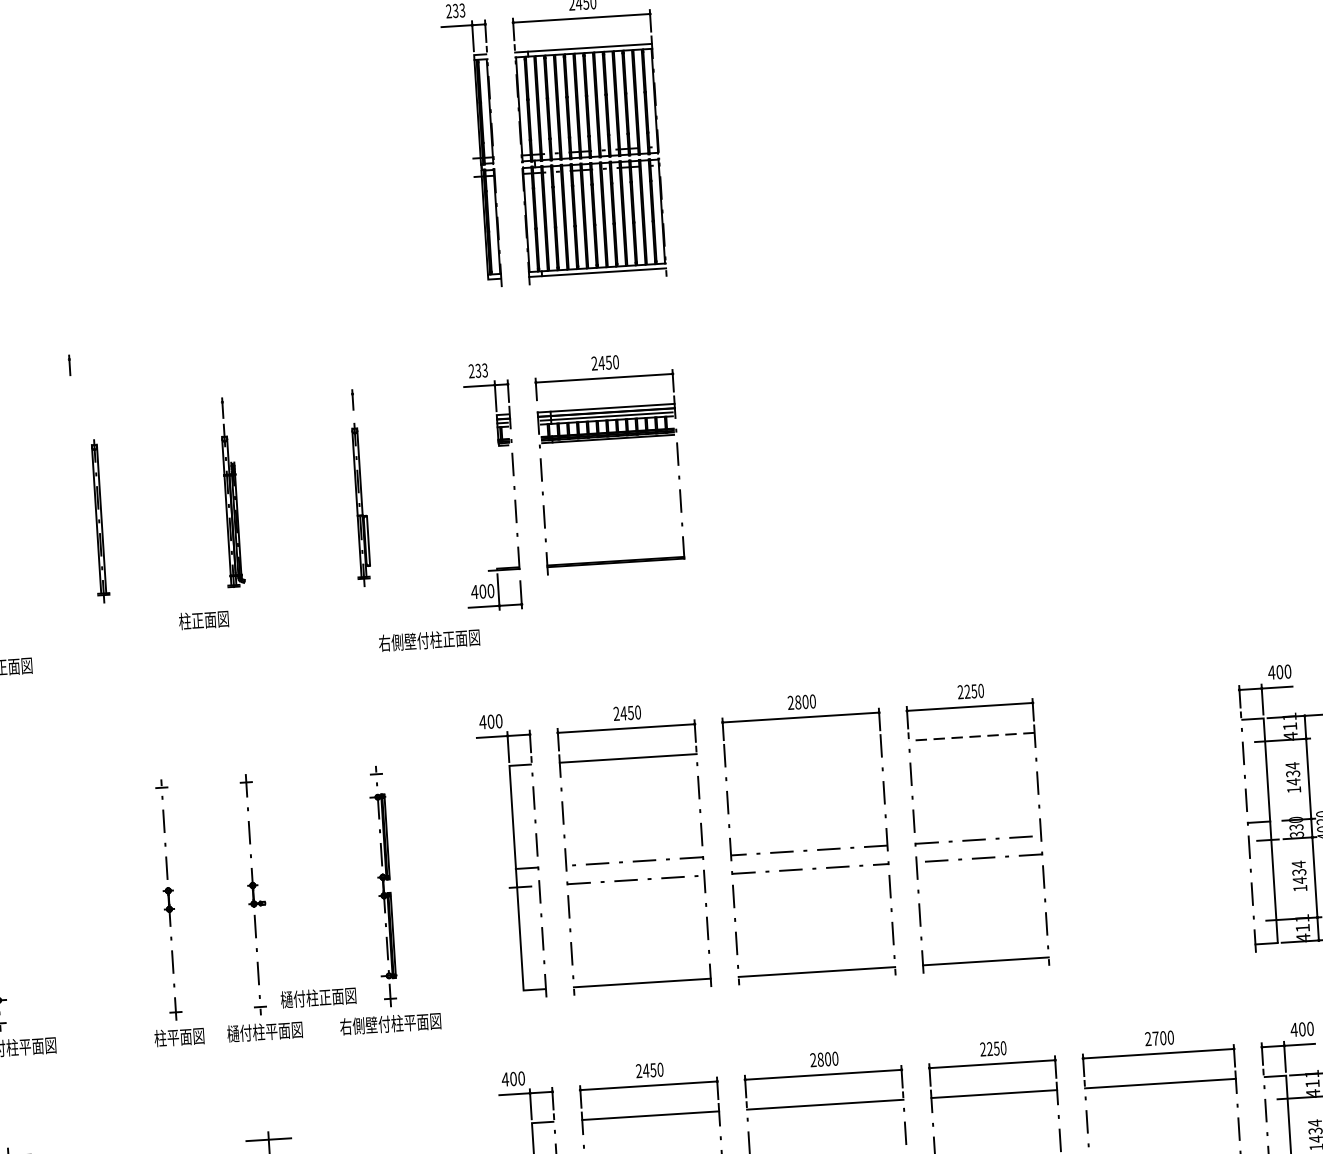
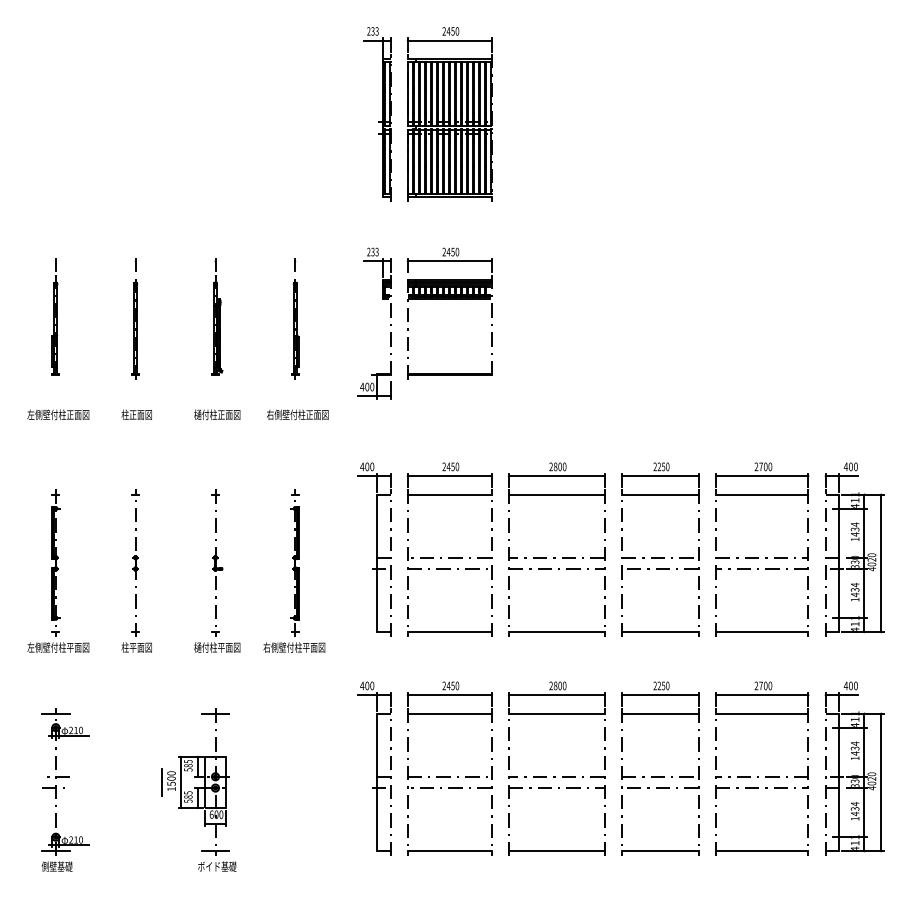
line: (69, 364) -> (135, 264), moved
text: (203, 619) -> (136, 414), moved
text: (428, 639) -> (297, 414), moved
line: (972, 736) -> (660, 494), dashed -> solid
line: (802, 747) -> (556, 494), added
part: (1149, 828) -> (765, 557), added
part: (170, 911) -> (136, 570), moved
text: (318, 997) -> (217, 414), moved

